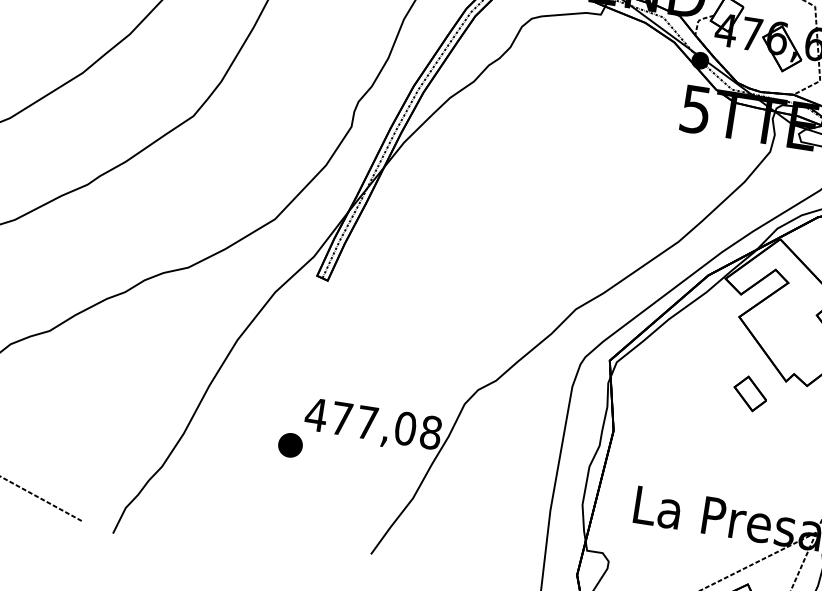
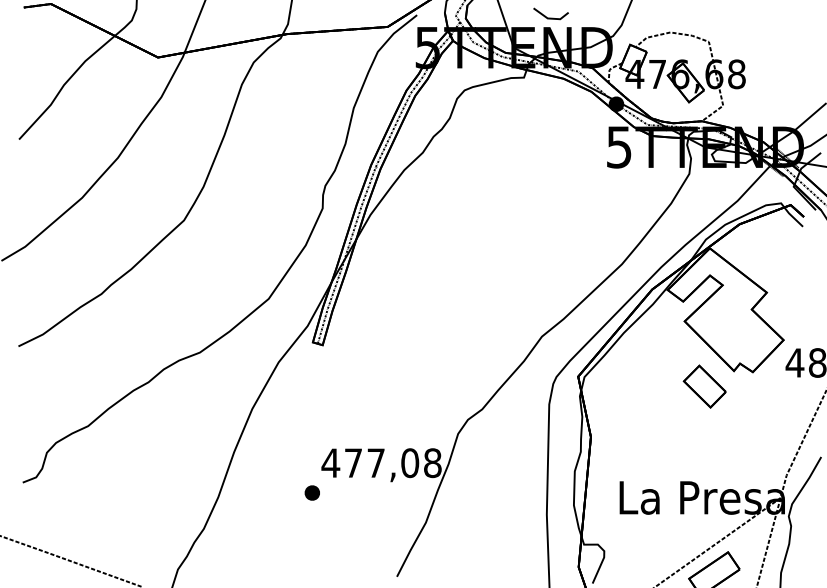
part: (750, 393) -> (704, 386), size x1.43
part: (289, 444) -> (311, 492), size x0.71

